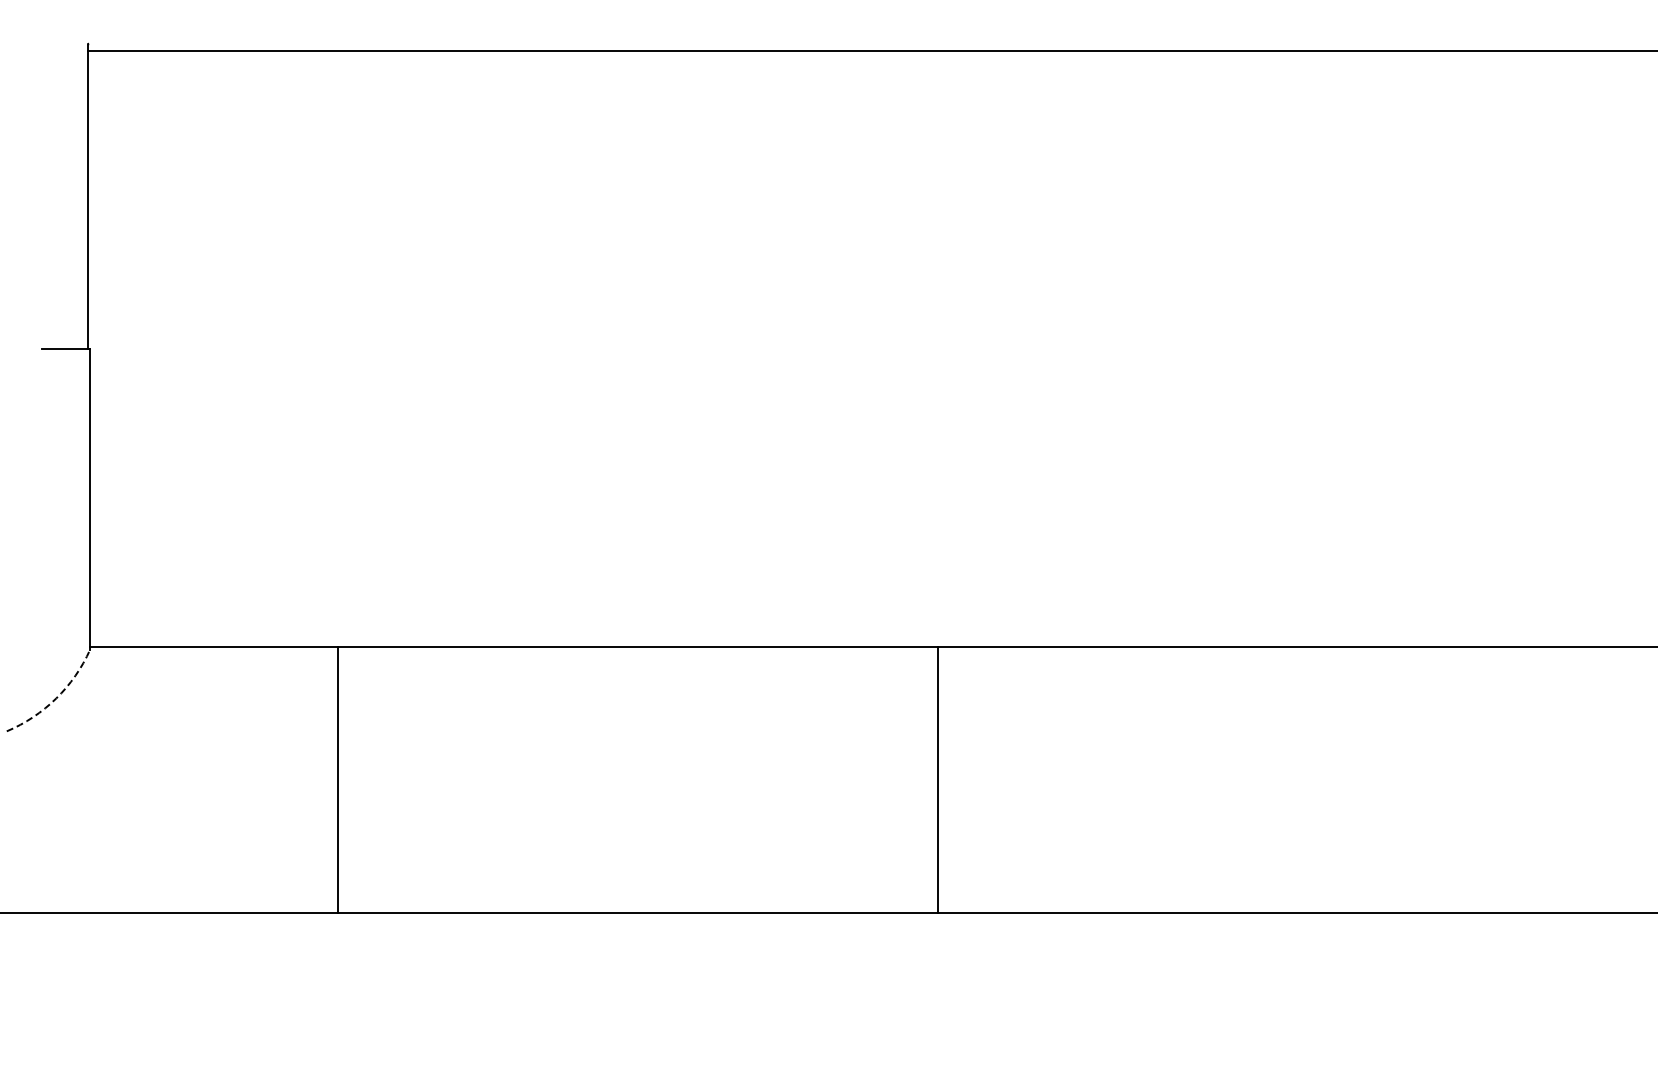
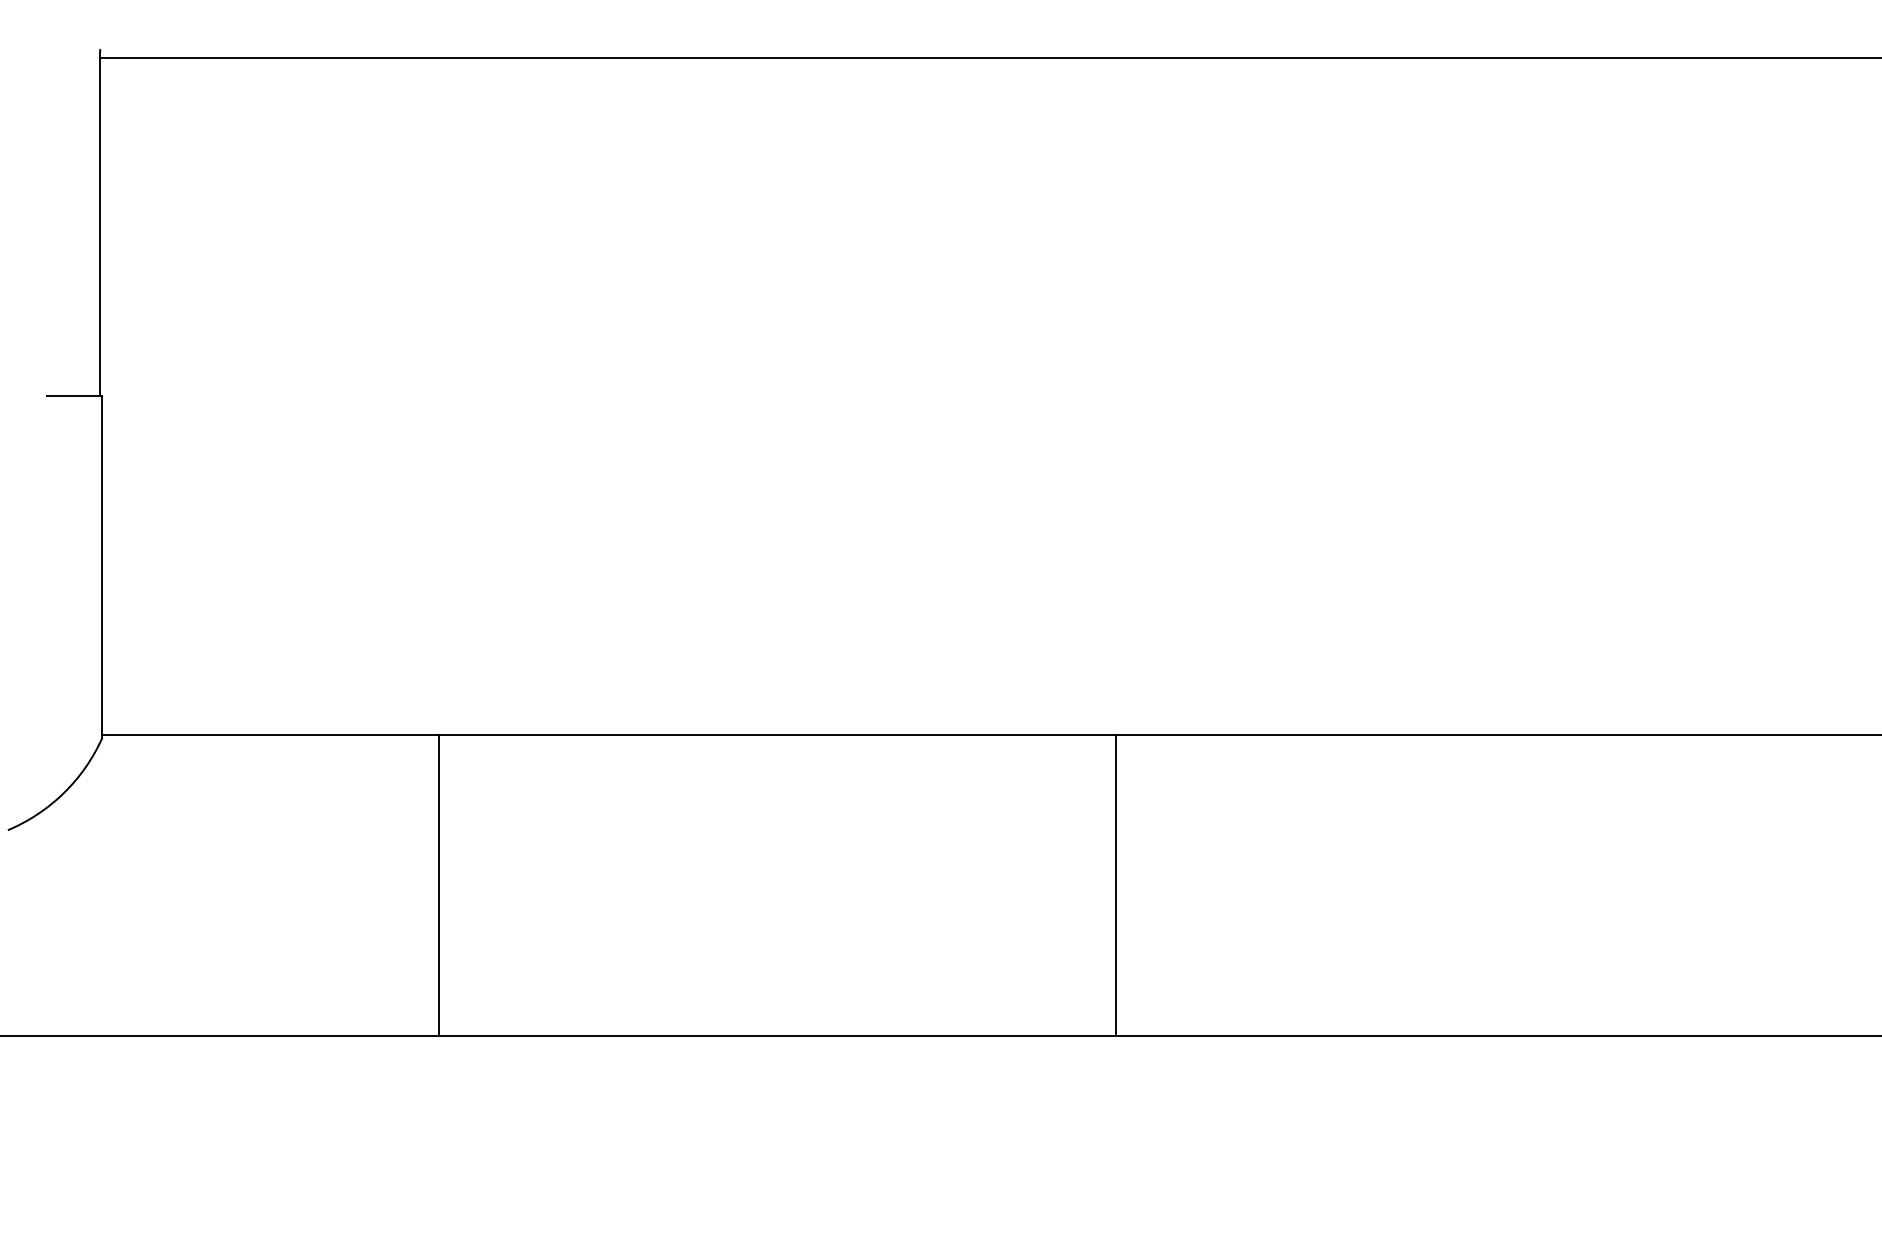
arc: (56, 698) -> (64, 792), dashed -> solid
line: (338, 779) -> (438, 884), moved
line: (937, 779) -> (1115, 884), moved

